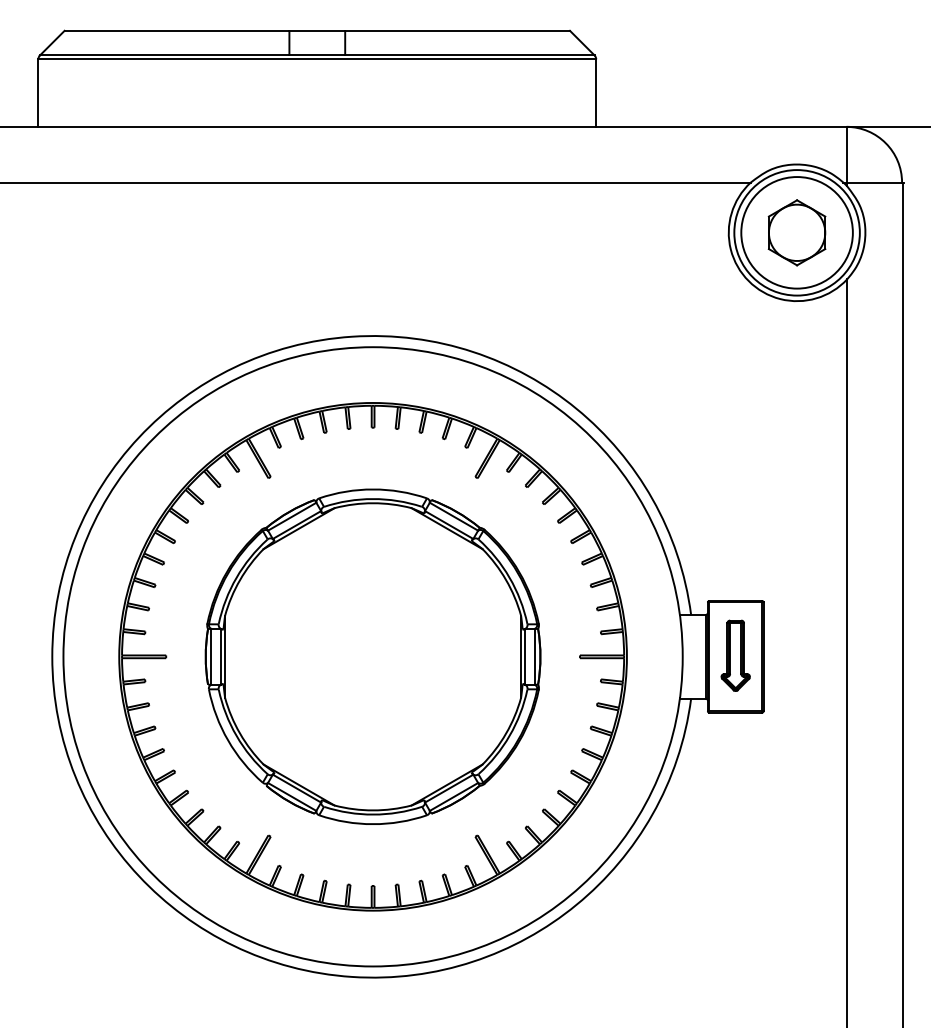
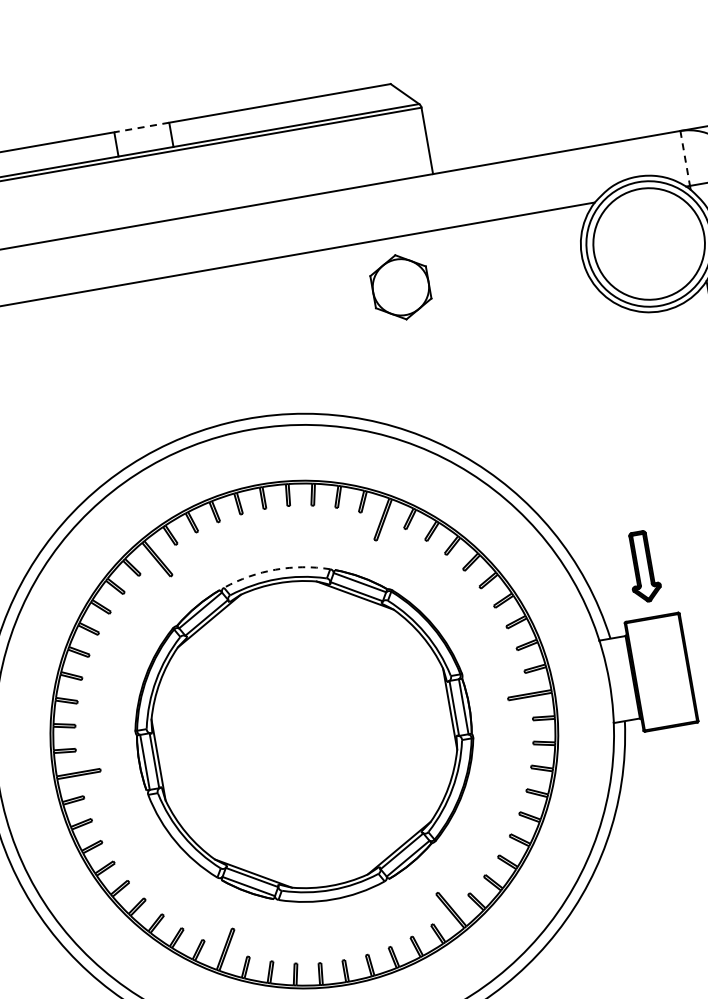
line: (317, 30) -> (141, 127), solid -> dashed
line: (847, 154) -> (685, 158), solid -> dashed
part: (796, 232) -> (400, 287), moved
arc: (373, 489) -> (276, 569), solid -> dashed
part: (735, 655) -> (642, 566), moved

